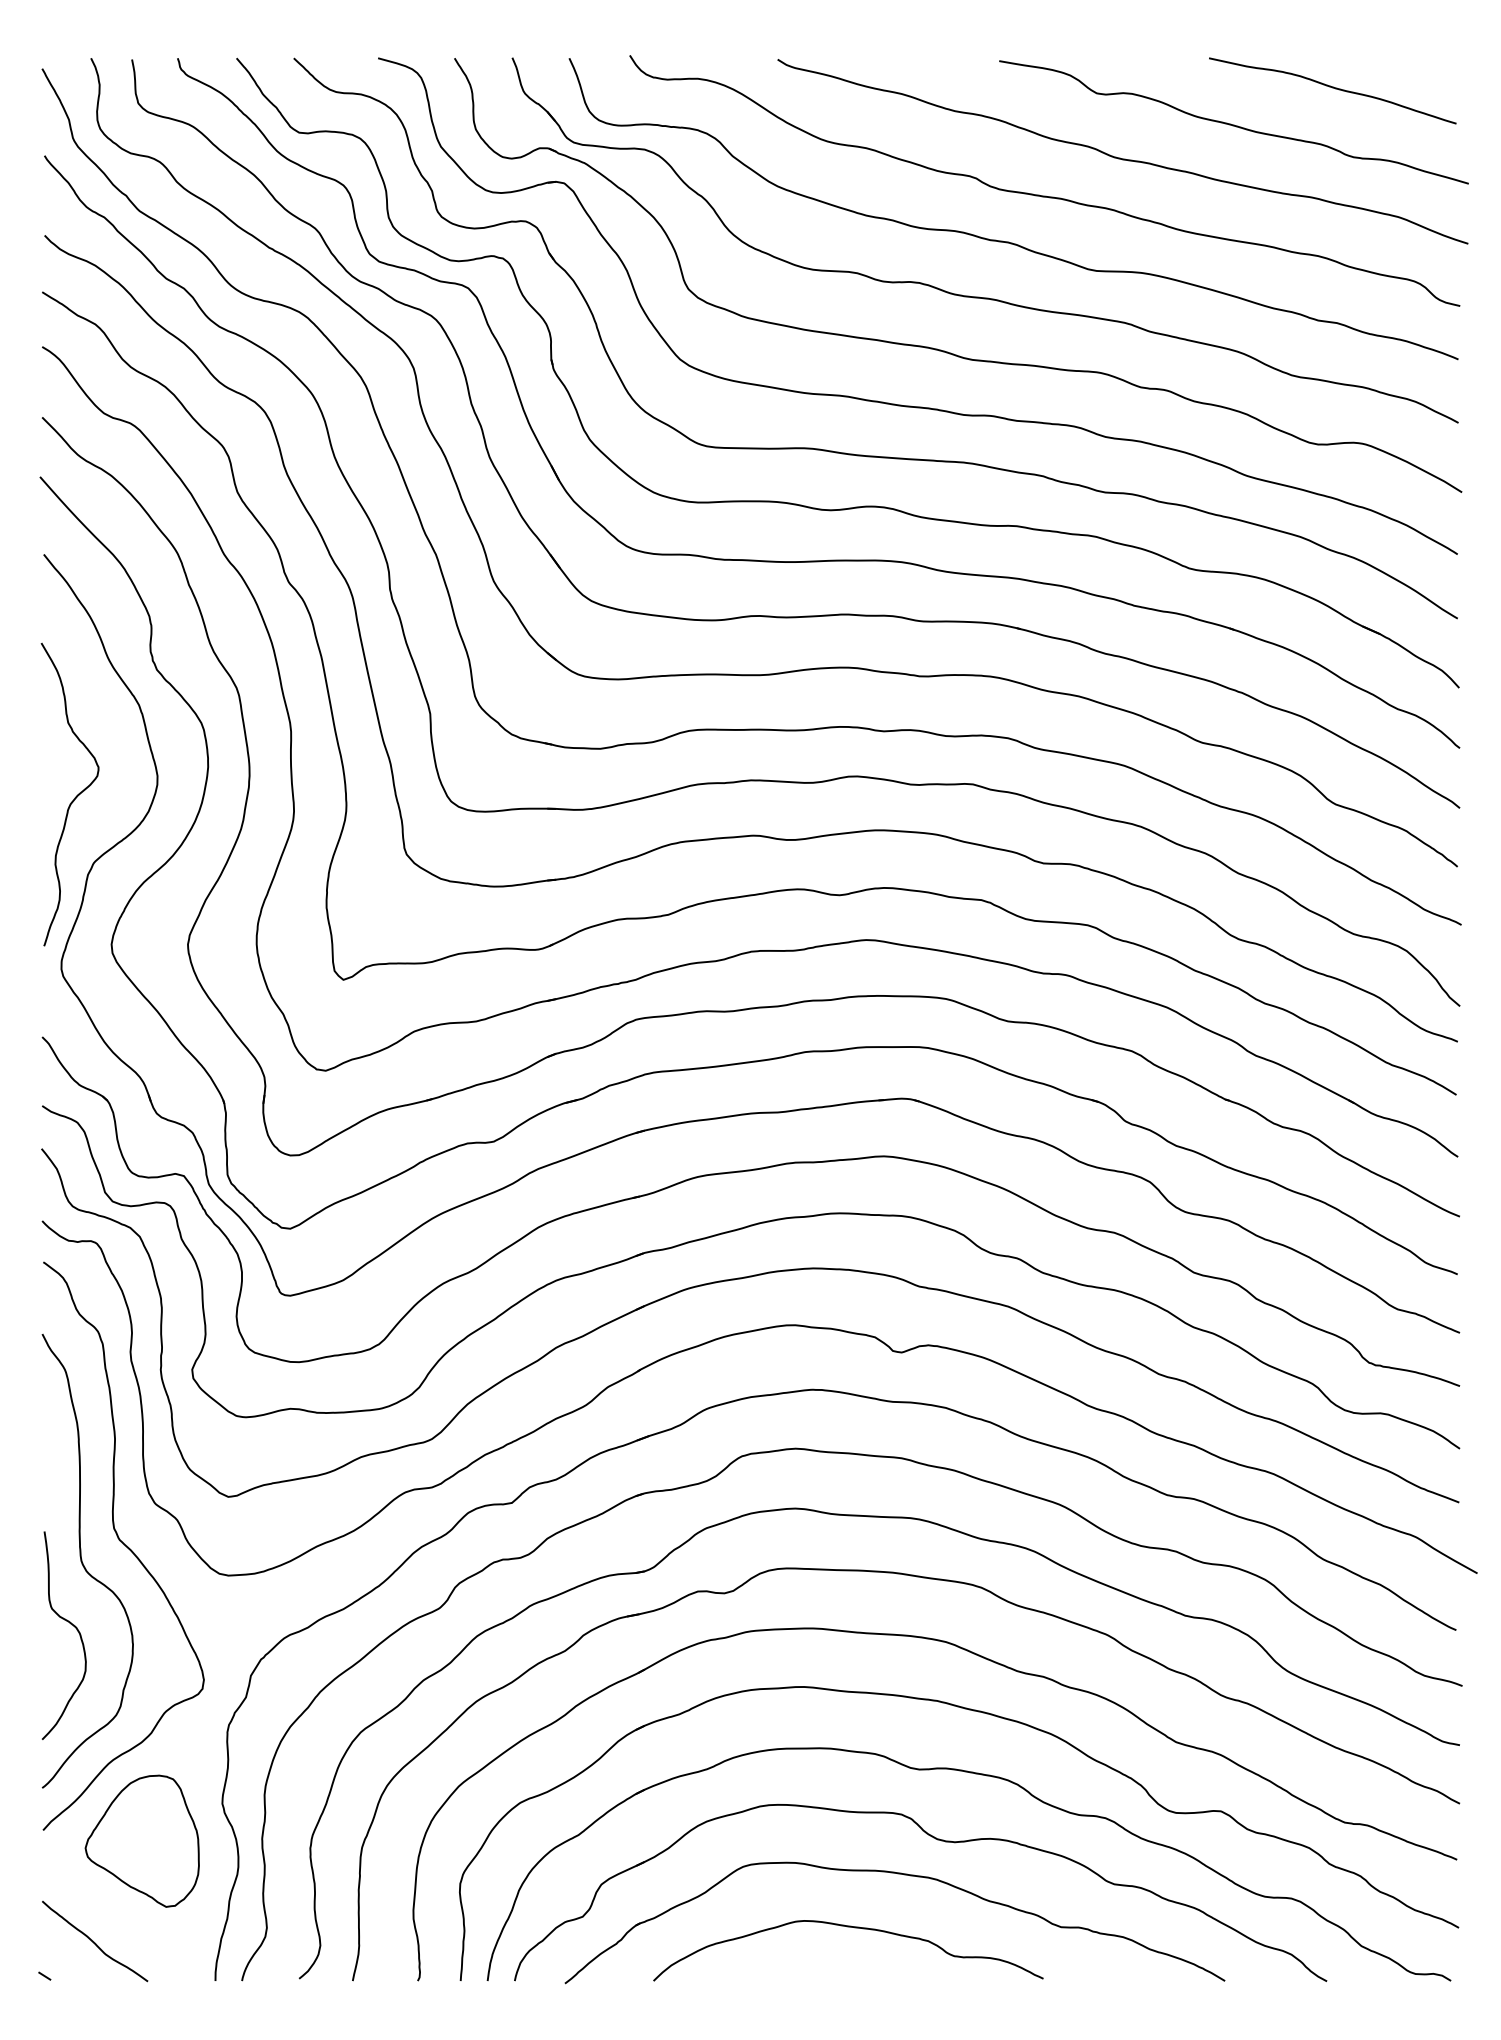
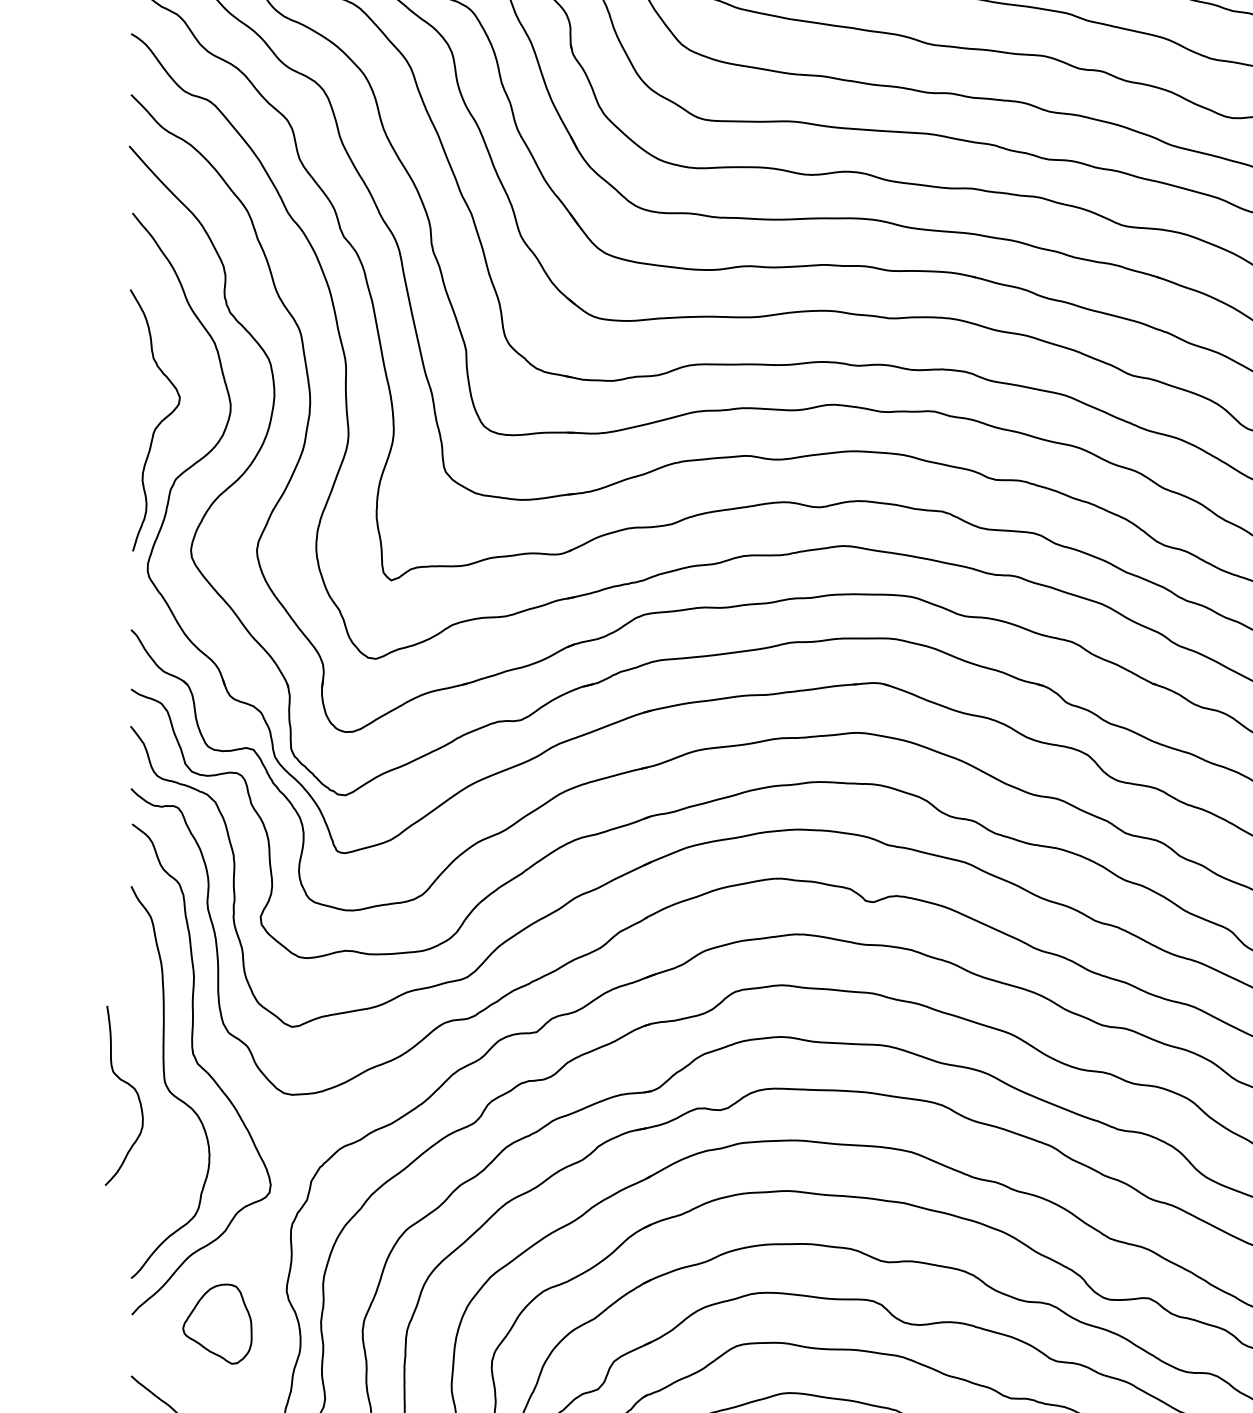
curve: (70, 1624) -> (129, 1086), moved
part: (141, 1840) -> (216, 1323), size x0.7

